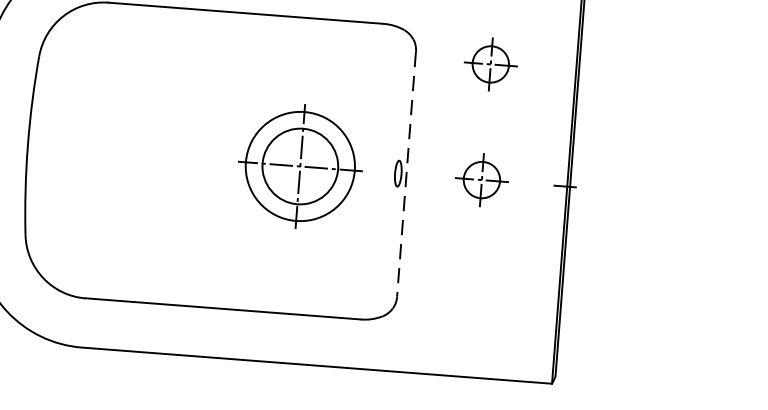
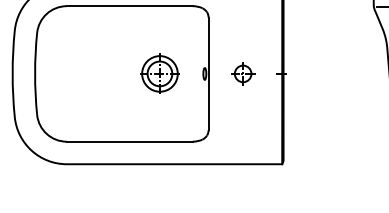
part: (491, 63) -> (243, 20), removed
part: (299, 165) -> (159, 73), size x0.71
line: (406, 175) -> (208, 74), dashed -> solid

